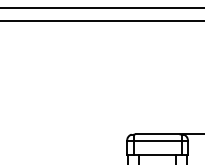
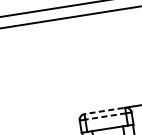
line: (157, 134) -> (104, 111), solid -> dashed
line: (157, 140) -> (105, 116), solid -> dashed

